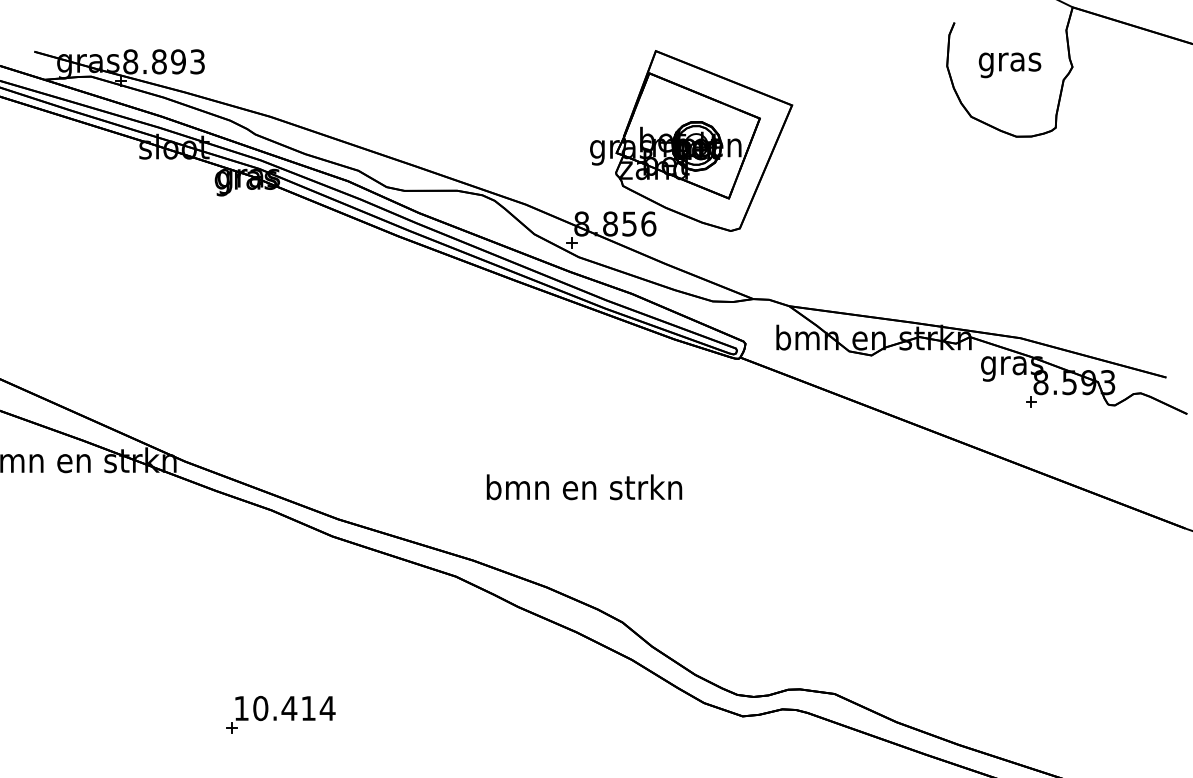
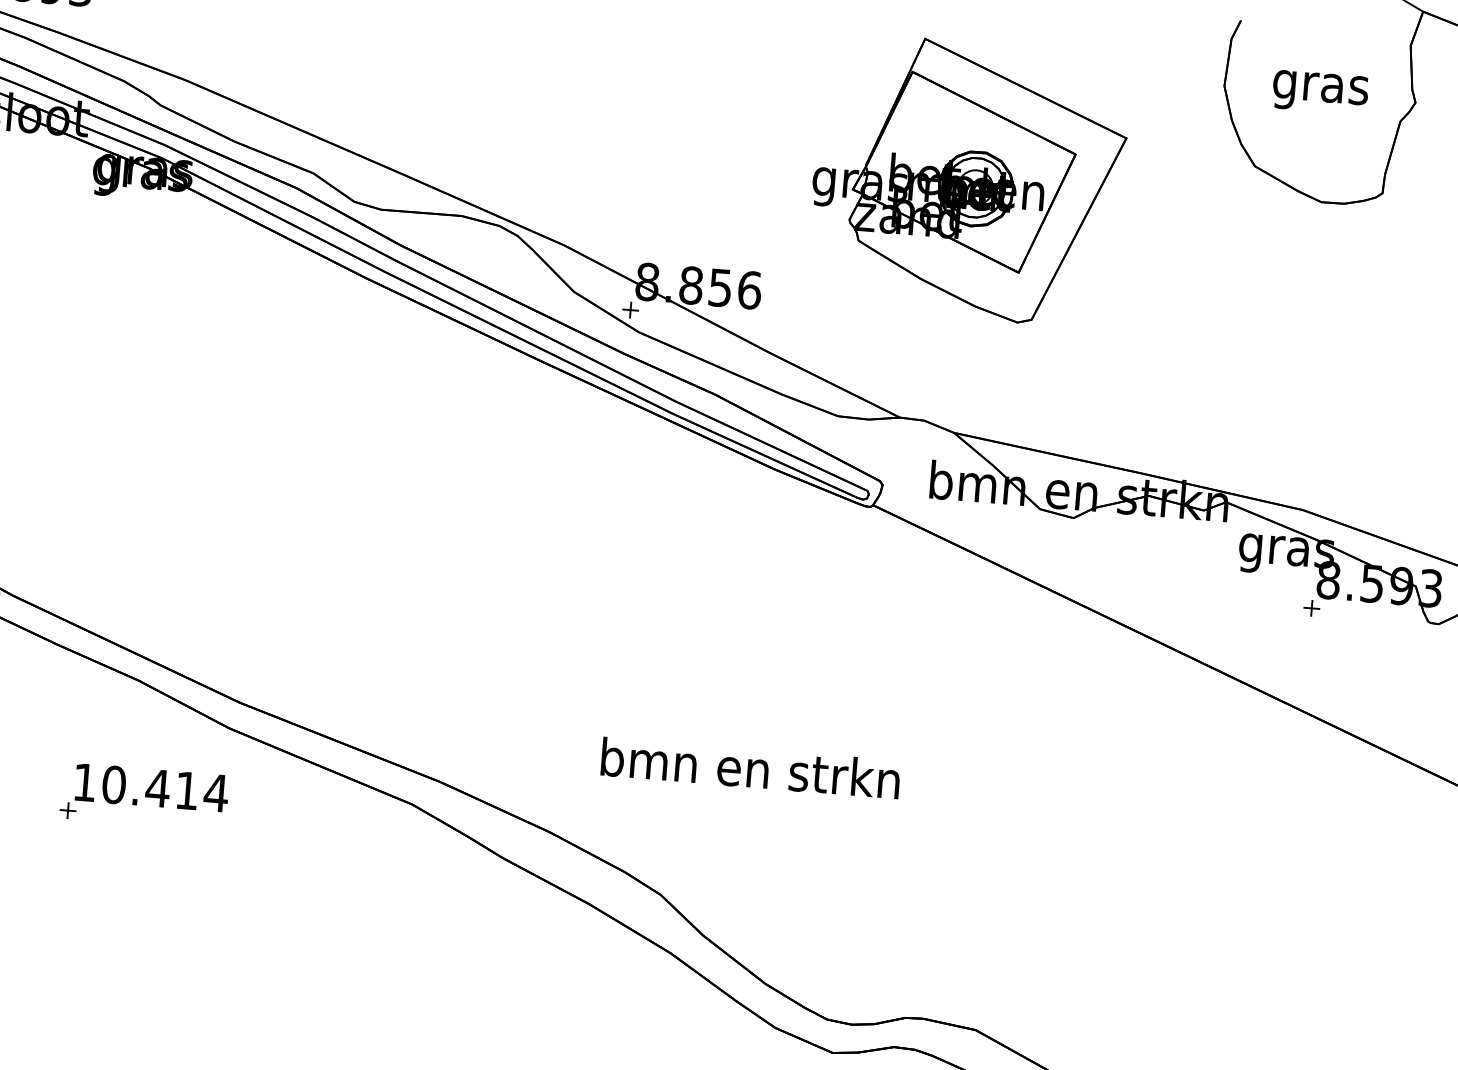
part: (691, 140) -> (968, 179), moved
text: (584, 487) -> (750, 768), moved
part: (280, 714) -> (143, 796), moved

